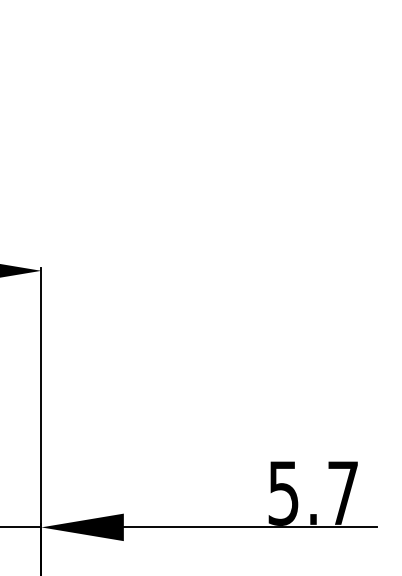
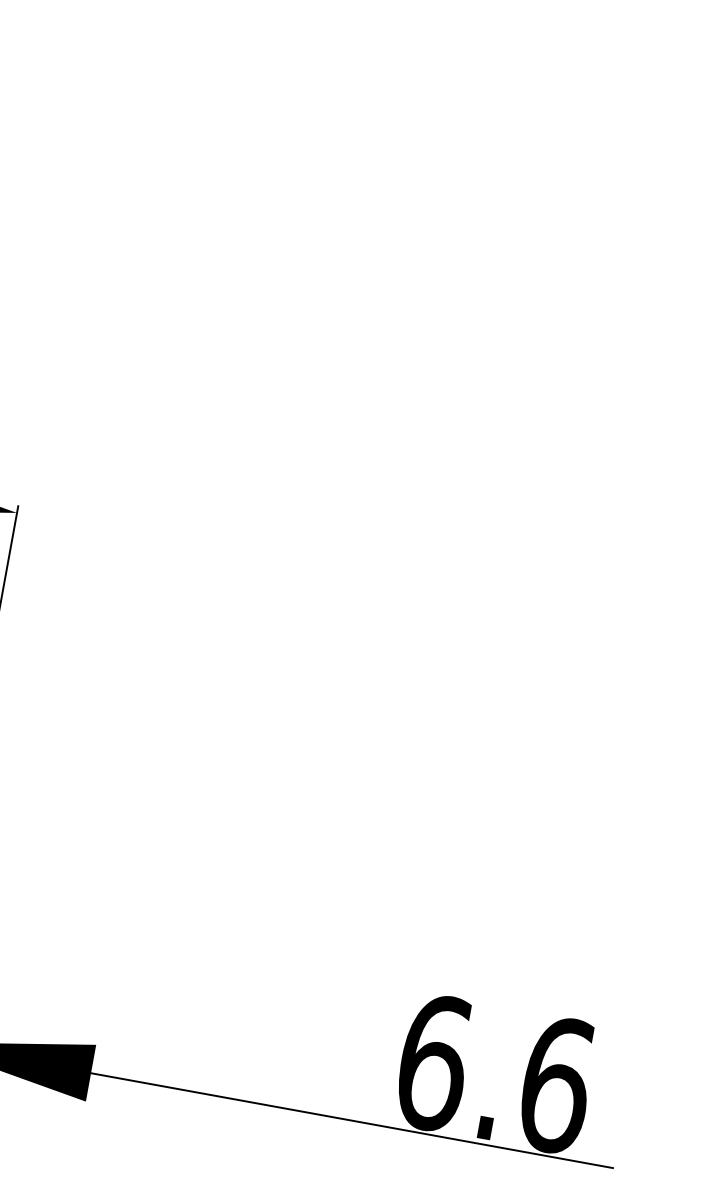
text: (313, 492) -> (495, 1072), 5.7 -> 6.6

